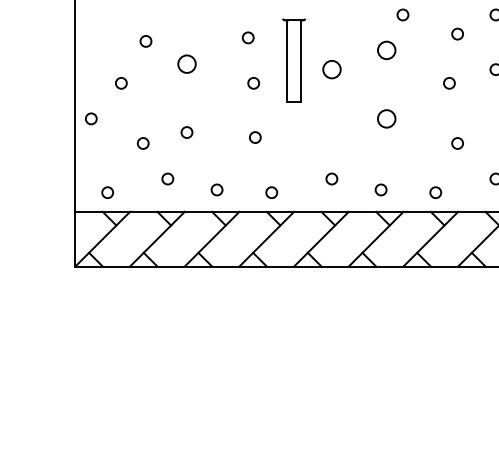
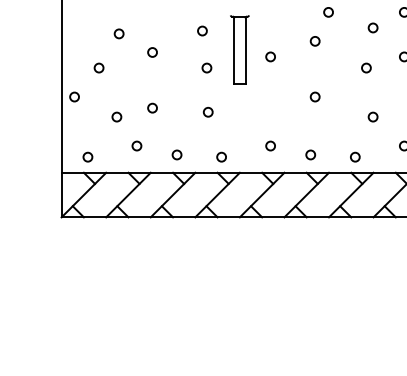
circle: (385, 50) -> (314, 41), size x0.62
circle: (186, 64) -> (152, 52), size x0.62
circle: (331, 69) -> (270, 56), size x0.62
circle: (385, 118) -> (314, 96), size x0.62

